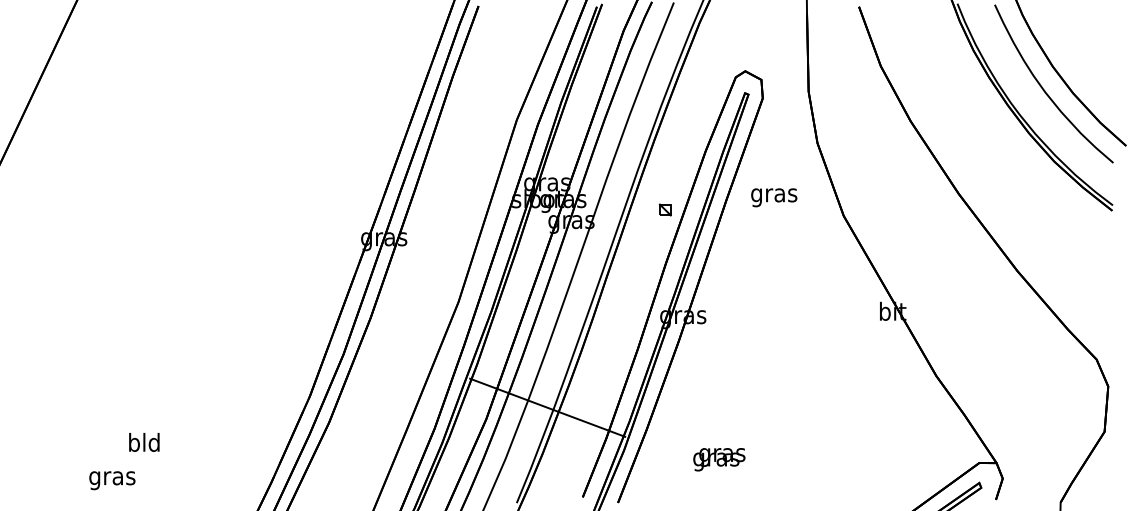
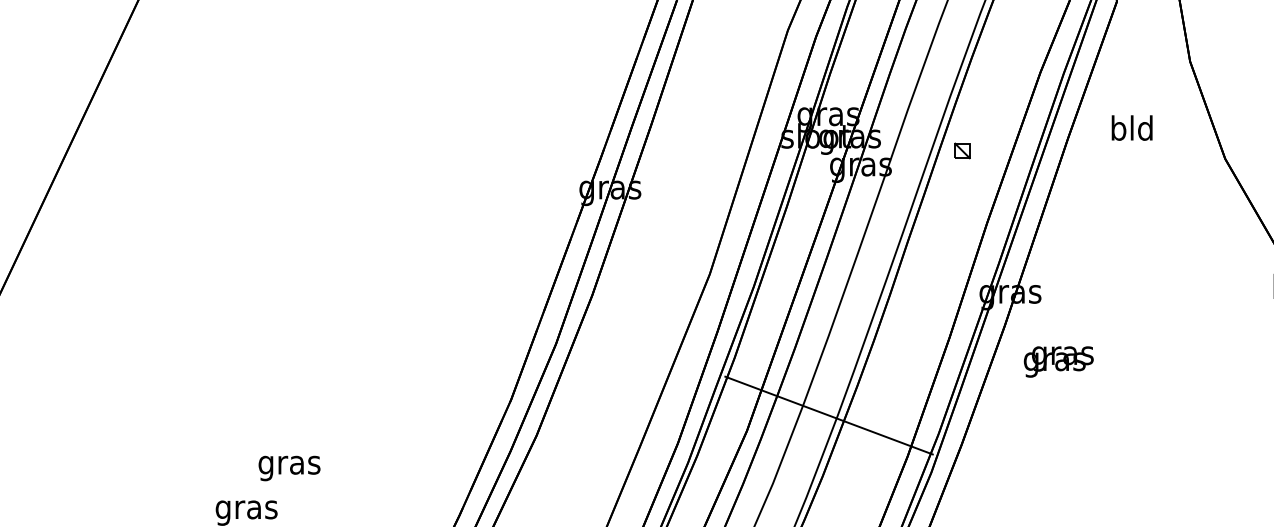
text: (774, 195) -> (1132, 131), gras -> bld
part: (664, 209) -> (961, 150), moved
text: (144, 444) -> (289, 464), bld -> gras
text: (719, 459) -> (1059, 361), moved

